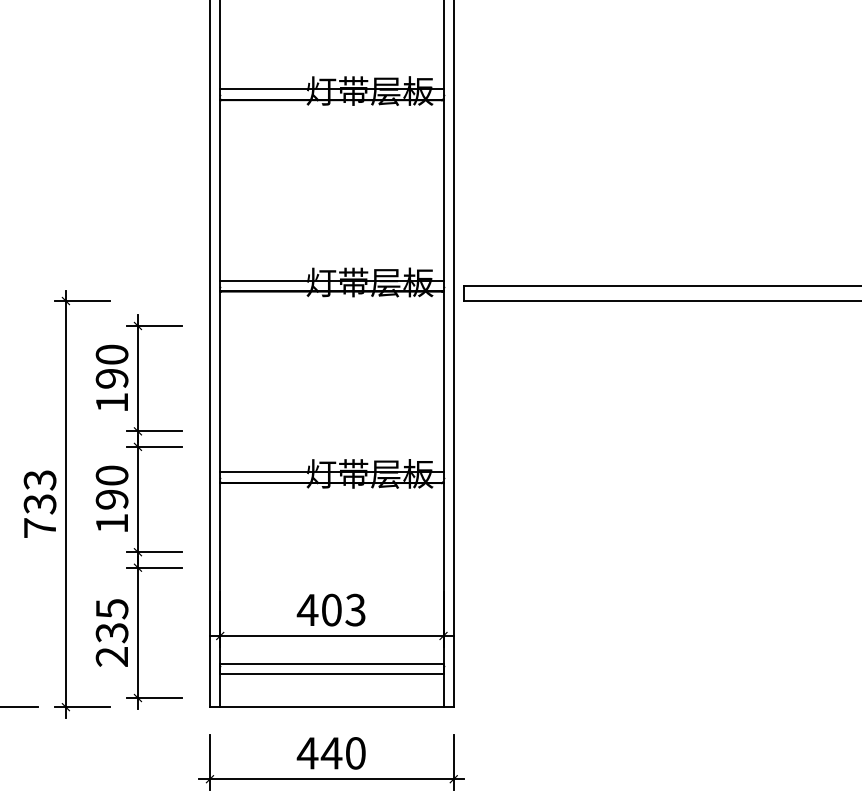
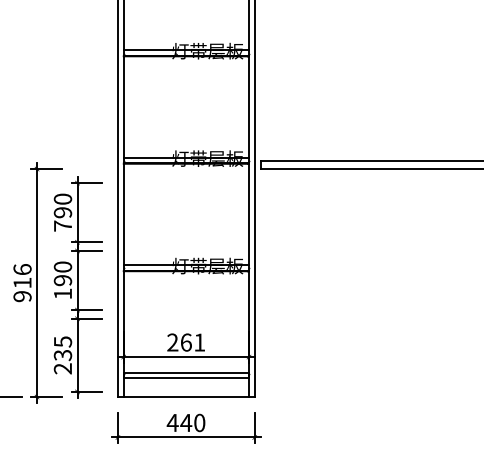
text: (111, 401) -> (62, 225), 190 -> 790
text: (39, 504) -> (22, 283), 733 -> 916
text: (330, 609) -> (185, 342), 403 -> 261

